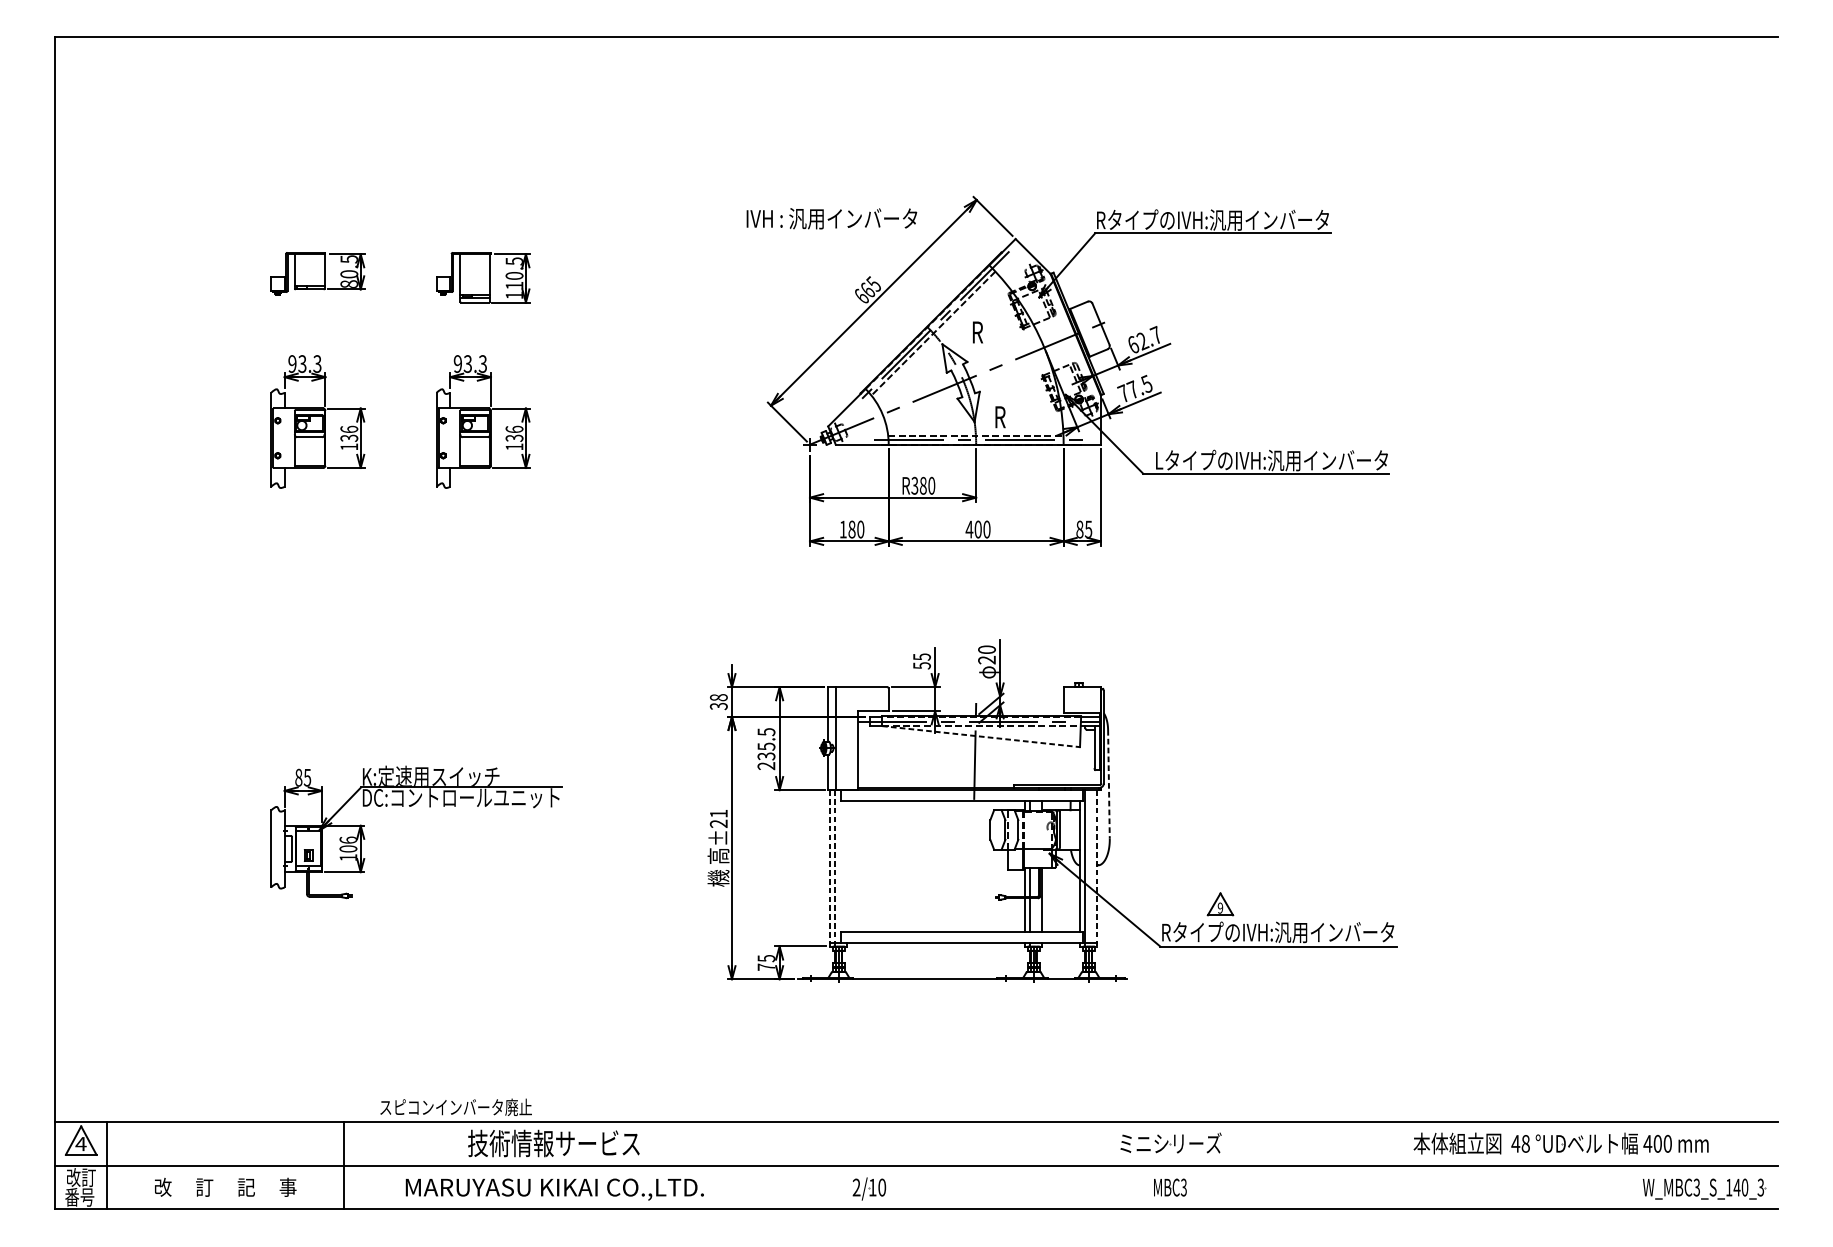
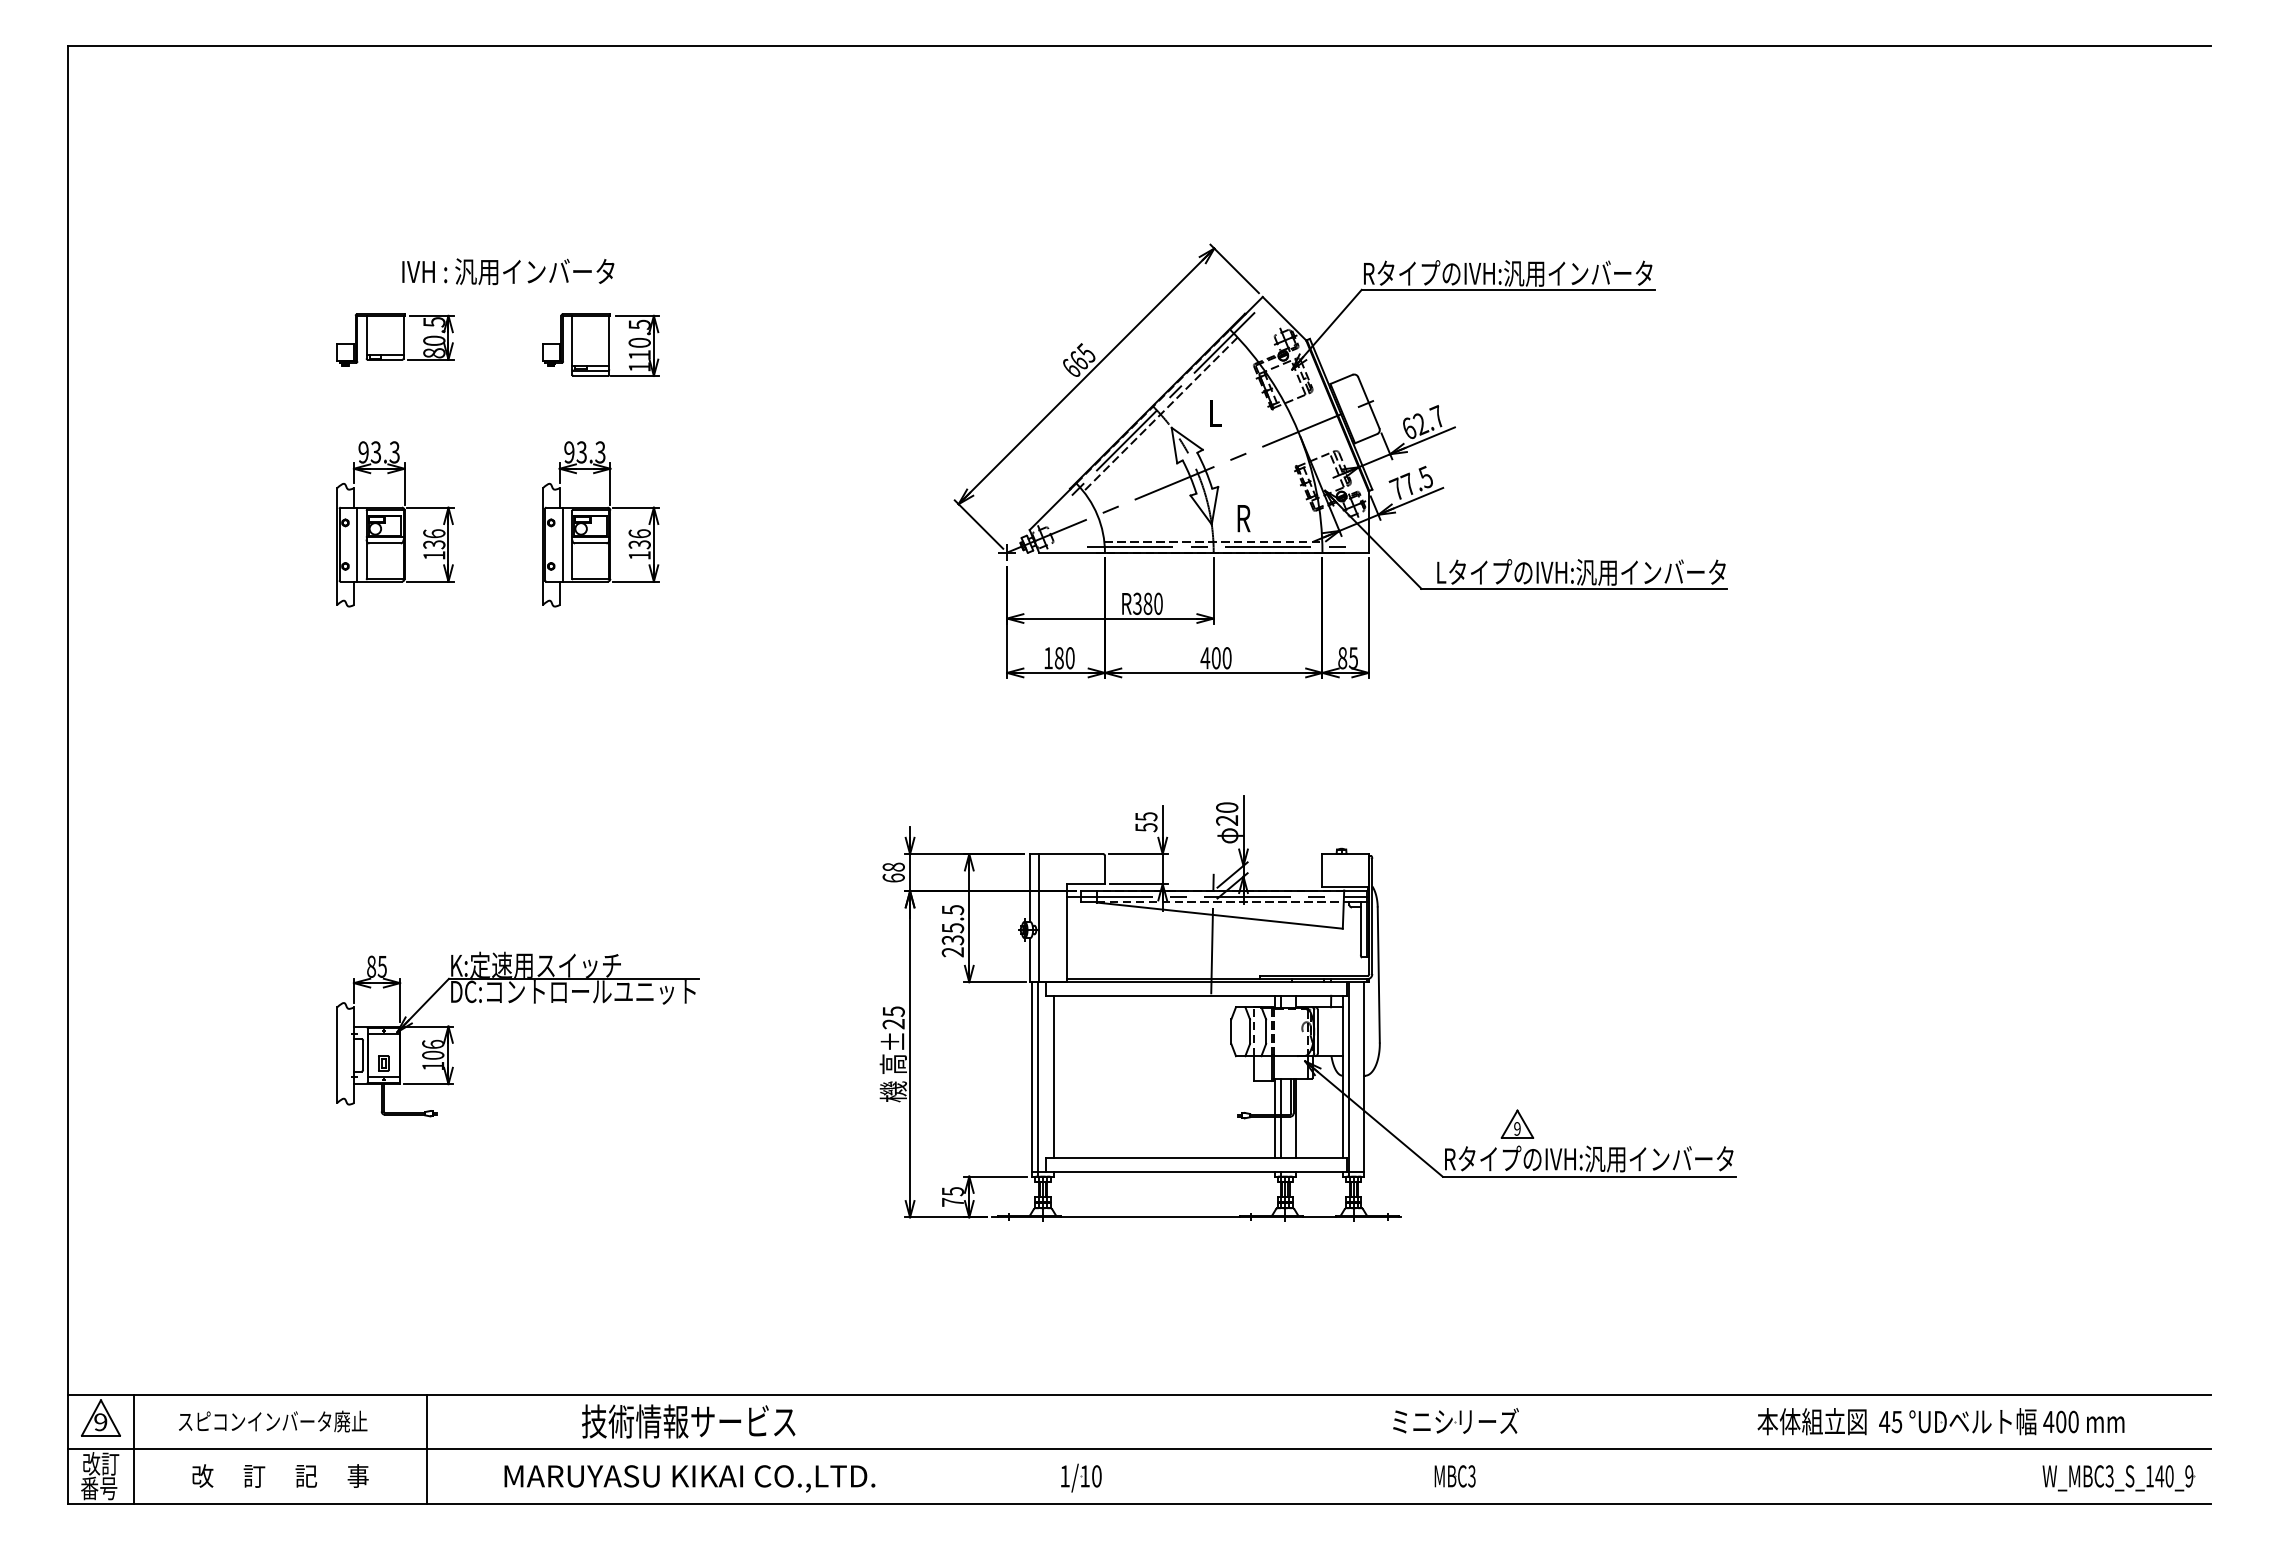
text: (832, 218) -> (508, 271), moved
text: (977, 331) -> (1215, 412), R -> L
line: (287, 438) -> (357, 544), added
line: (453, 438) -> (563, 544), added
text: (718, 705) -> (893, 877), 38 -> 68
line: (980, 736) -> (1219, 915), dashed -> solid
line: (1108, 783) -> (1378, 974), dashed -> solid
text: (718, 813) -> (893, 1011), ±21 -> ±25
line: (847, 865) -> (1053, 1076), added
line: (830, 867) -> (1032, 1078), dashed -> solid
line: (835, 868) -> (1038, 1079), dashed -> solid
line: (1097, 868) -> (1364, 1079), dashed -> solid
text: (456, 1107) -> (273, 1421), moved
text: (1525, 1143) -> (1896, 1421), 48 -> 45
text: (80, 1144) -> (100, 1422), 4 -> 9
text: (856, 1187) -> (1064, 1476), 2/10 -> 1/10
text: (1761, 1187) -> (2189, 1476), W_MBC3_S_140_3 -> W_MBC3_S_140_9

